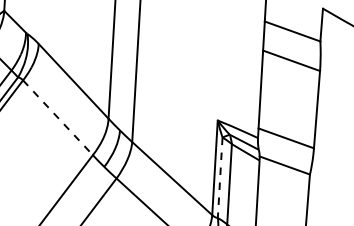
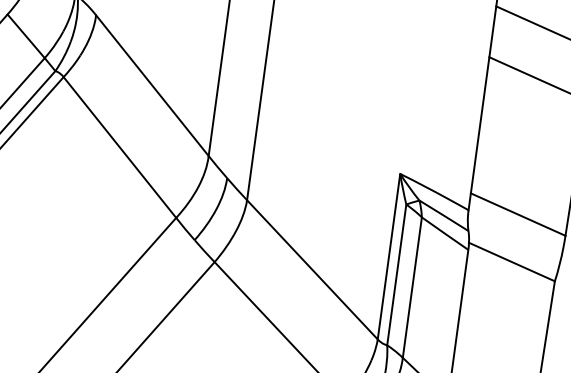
line: (58, 118) -> (120, 148), dashed -> solid
line: (220, 178) -> (397, 276), dashed -> solid

